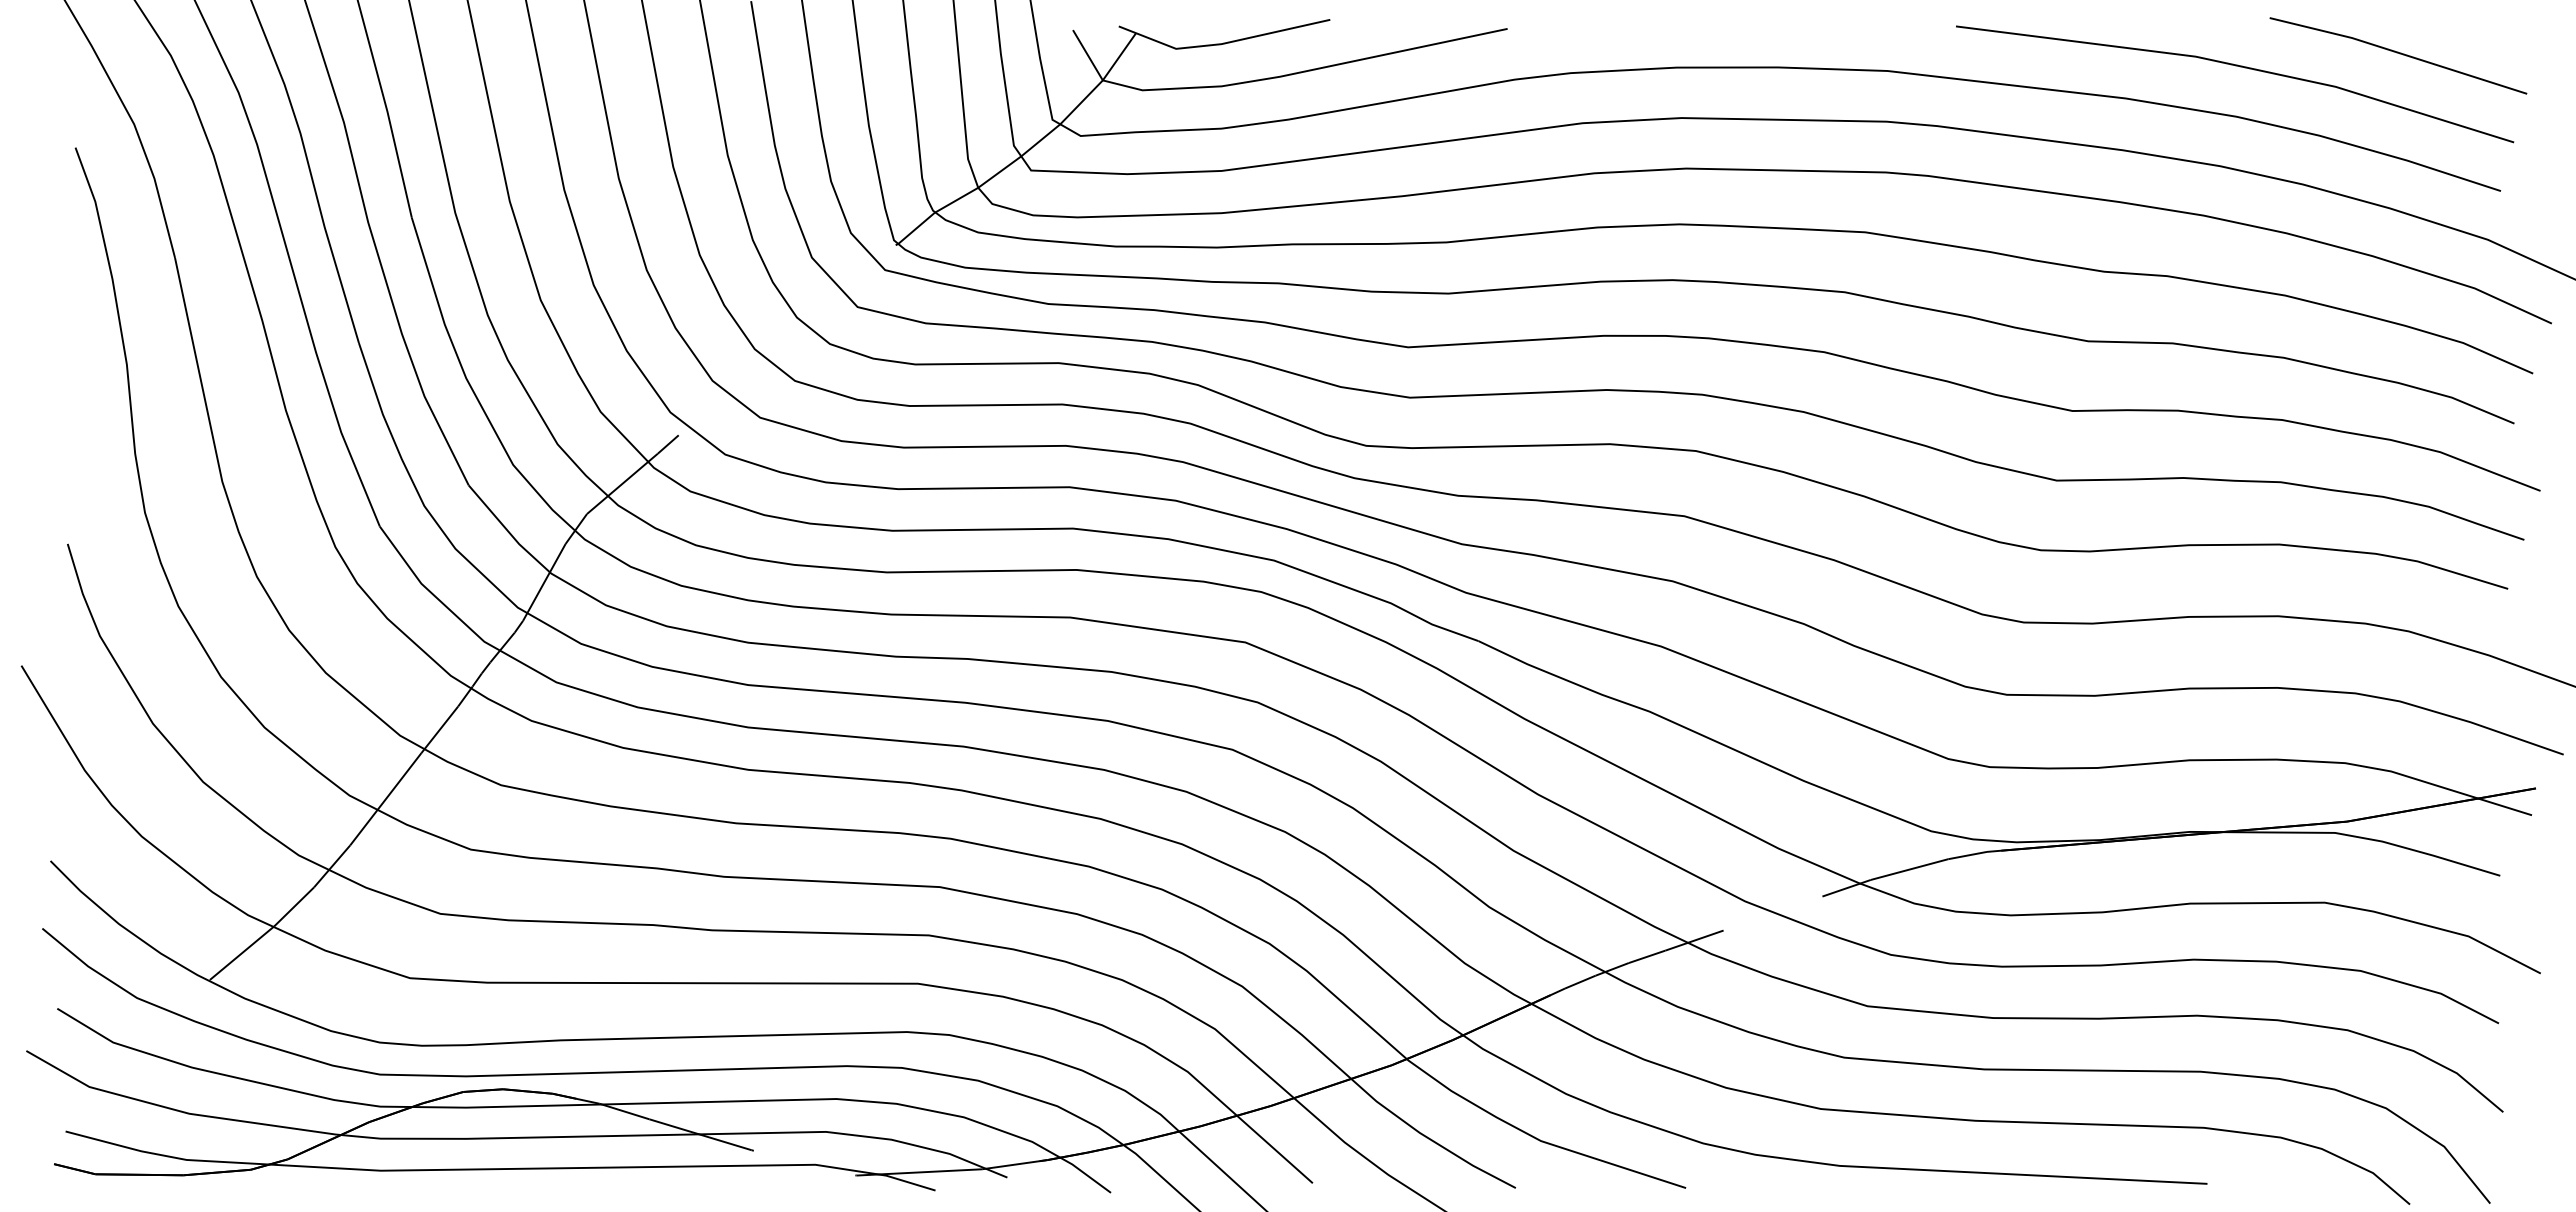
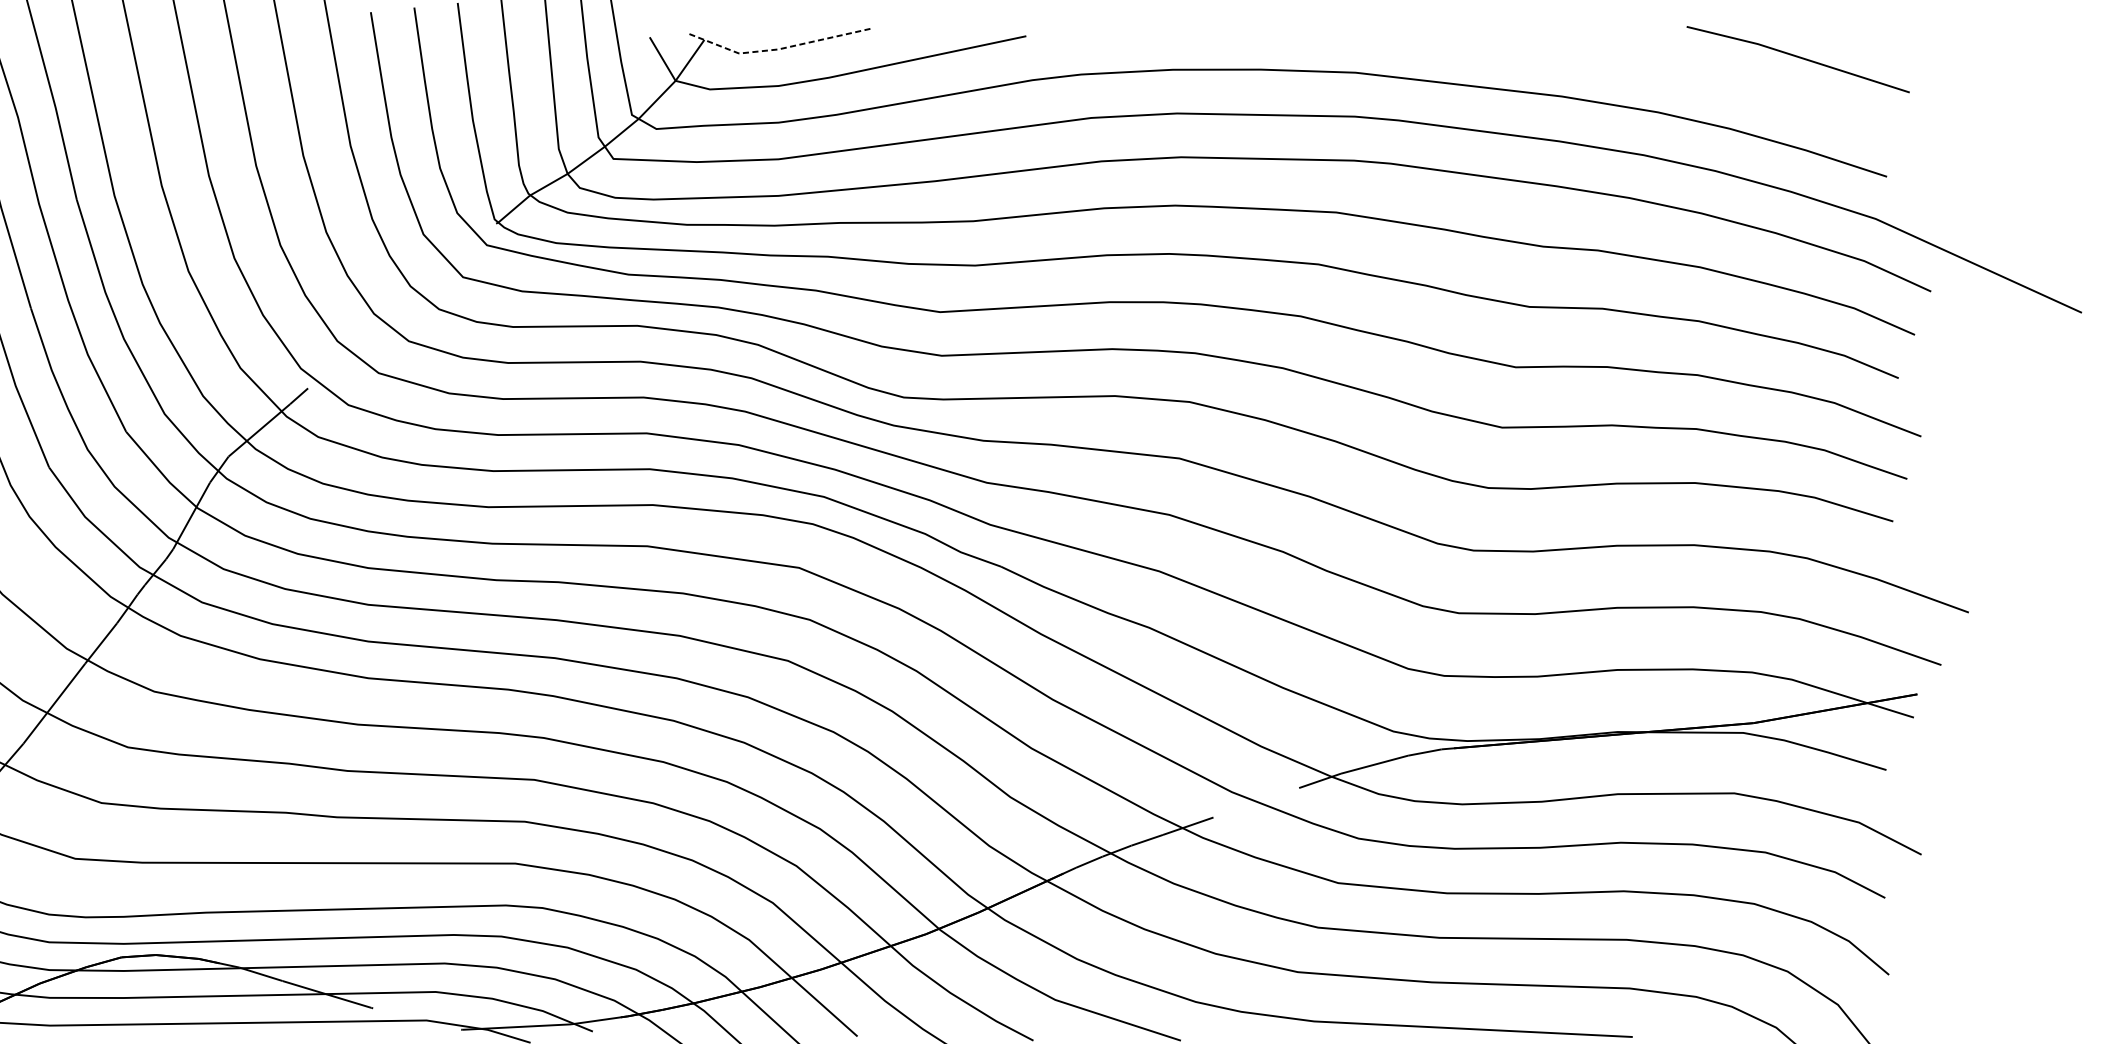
line: (1222, 43) -> (779, 48), solid -> dashed
line: (2240, 67) -> (1661, 69), removed

